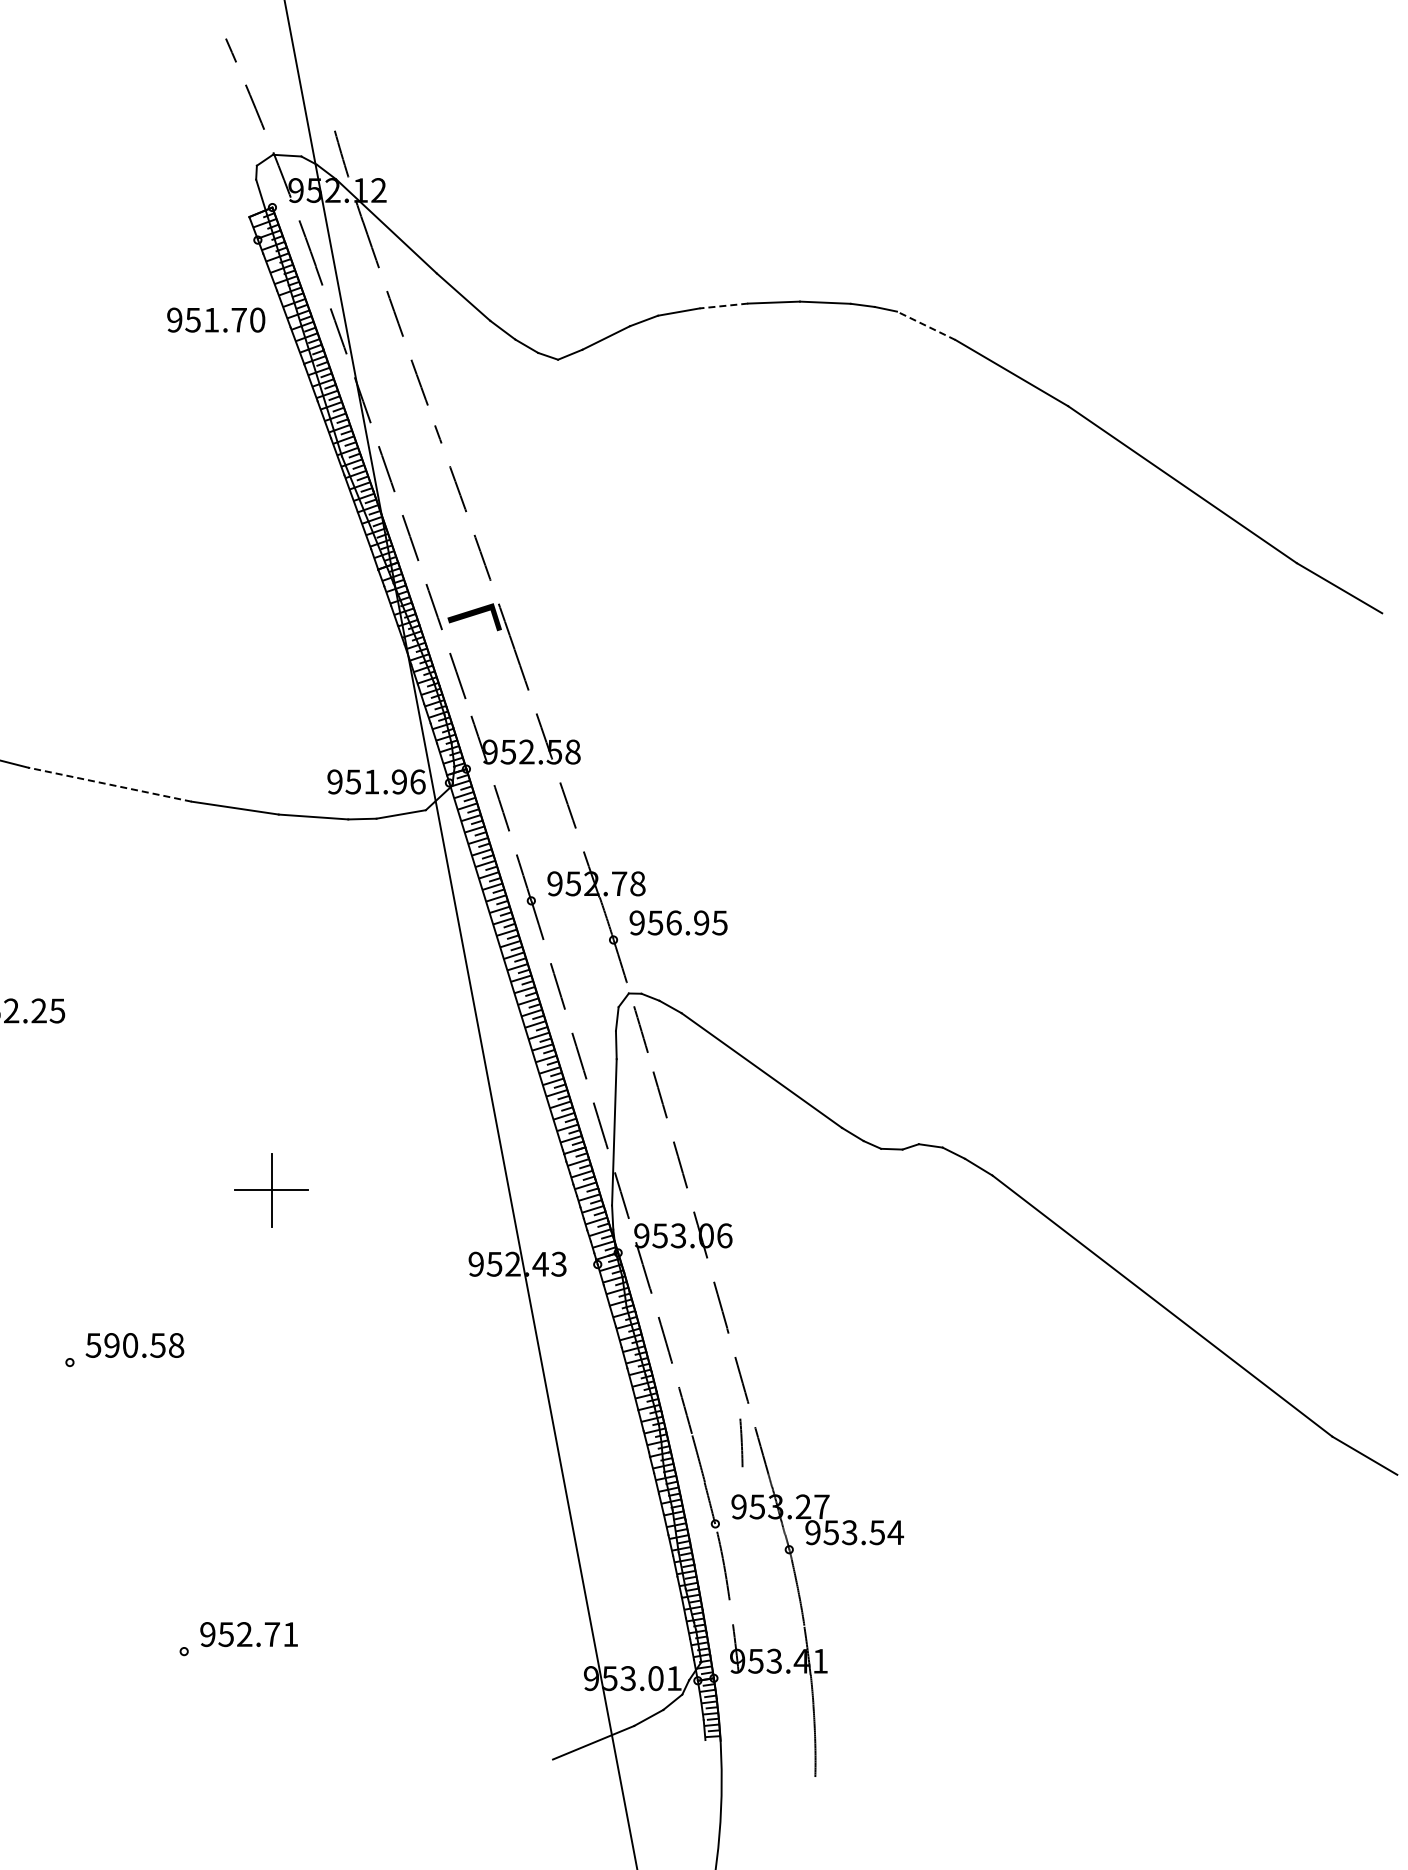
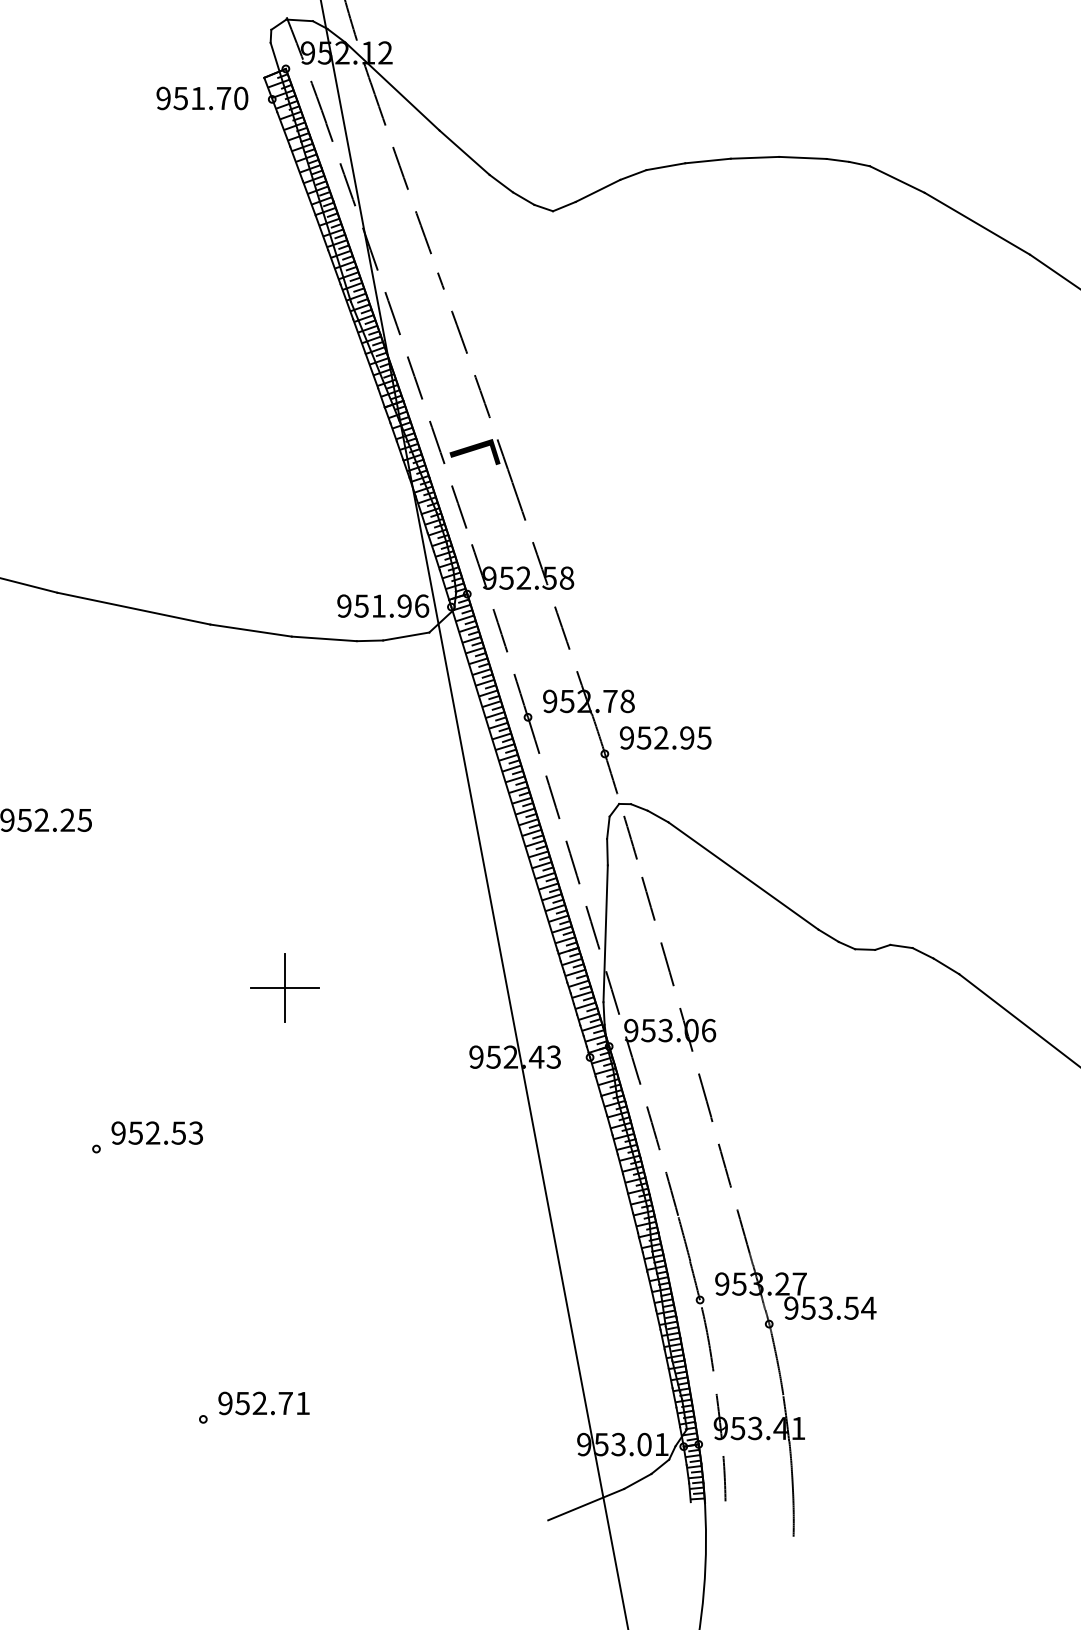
line: (723, 306) -> (707, 161), dashed -> solid
text: (216, 319) -> (202, 97), moved
line: (926, 325) -> (897, 179), dashed -> solid
line: (109, 784) -> (133, 608), dashed -> solid
text: (673, 922) -> (660, 737), 956.95 -> 952.95
text: (134, 1345) -> (156, 1133), 590.58 -> 952.53
line: (741, 1442) -> (724, 1478), moved

